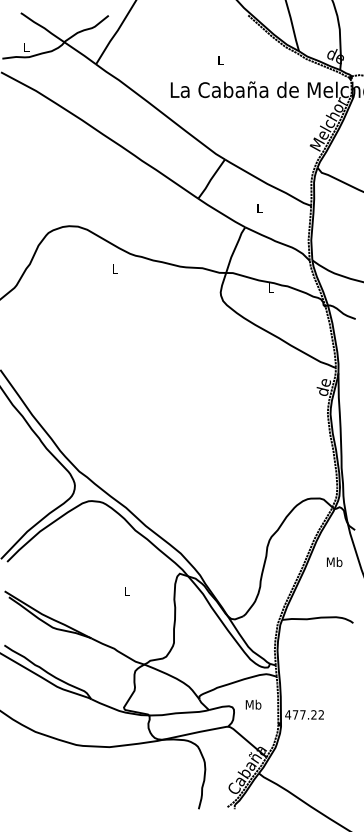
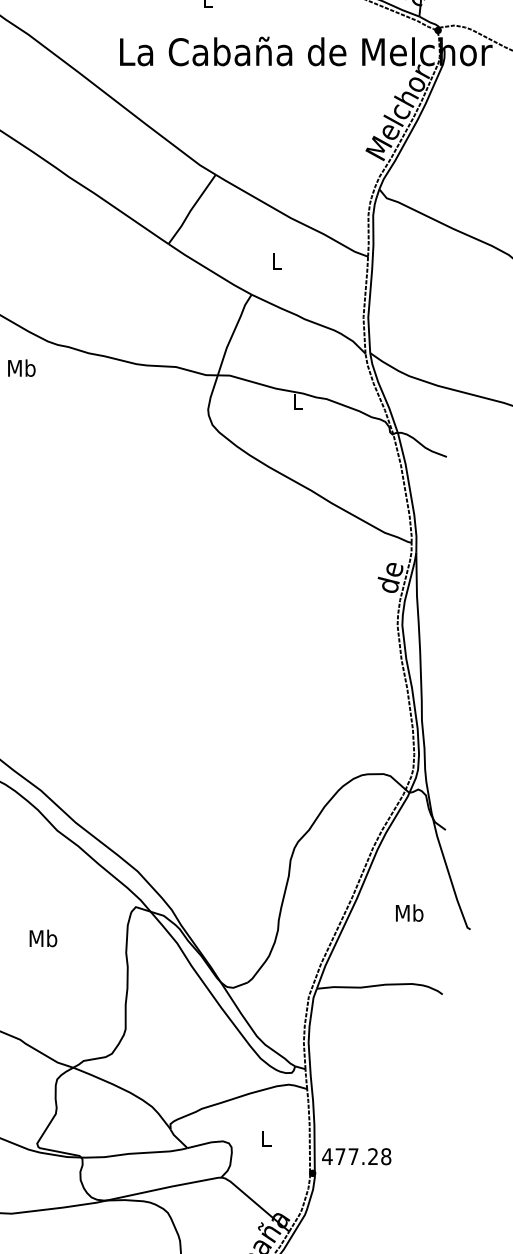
text: (115, 268) -> (22, 367), L -> Mb
text: (334, 561) -> (409, 911), moved
text: (127, 591) -> (43, 938), L -> Mb
text: (253, 704) -> (266, 1138), Mb -> L
text: (321, 714) -> (386, 1155), 477.22 -> 477.28

